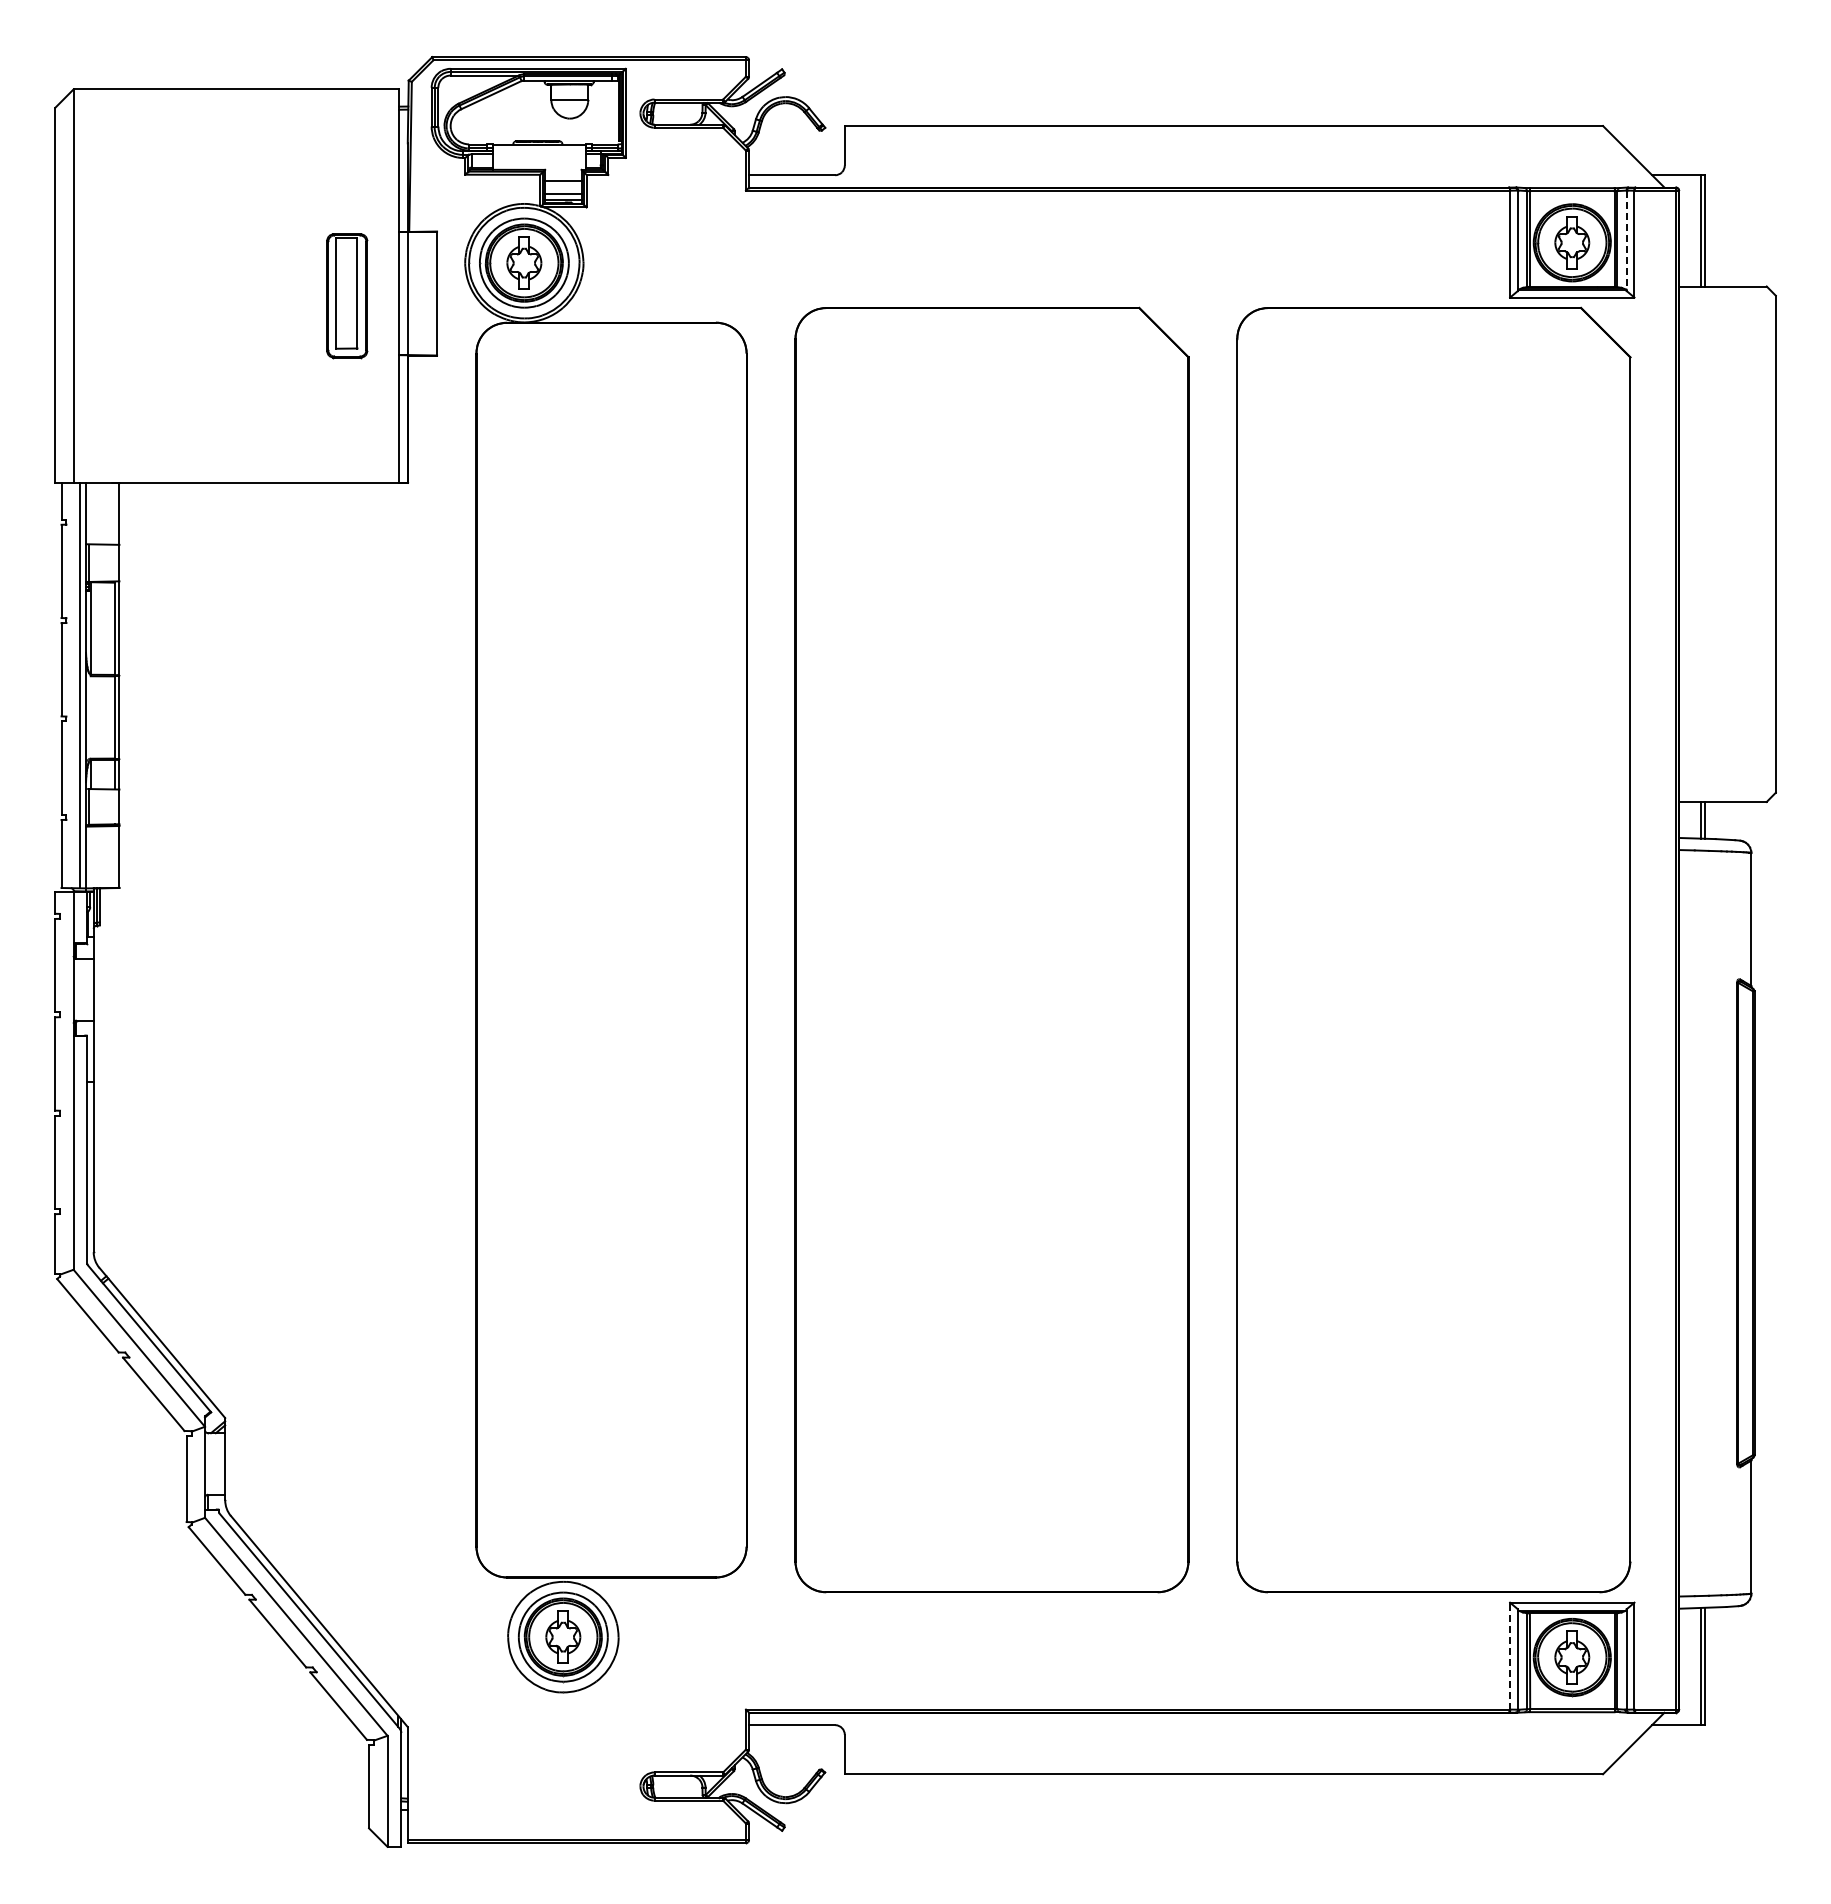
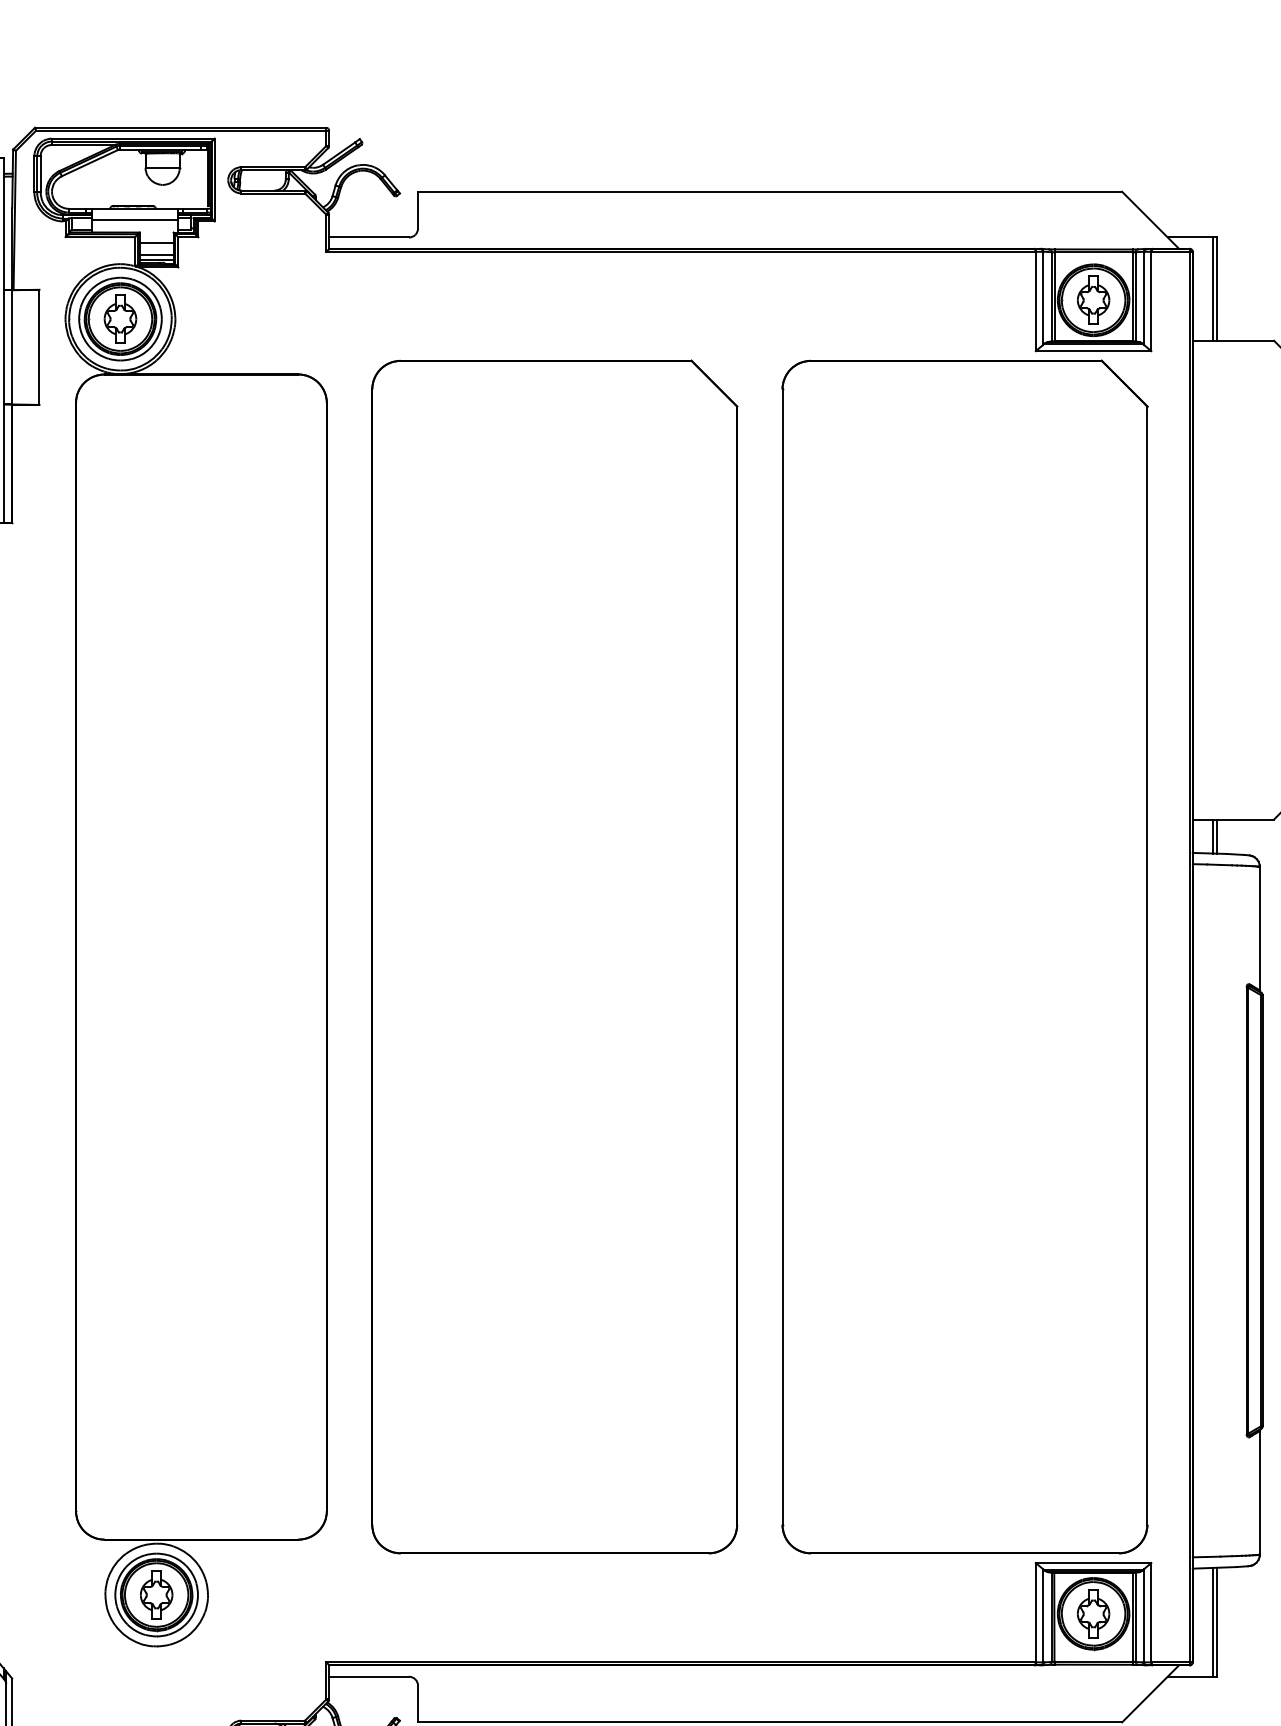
line: (539, 156) -> (134, 220), added
line: (1626, 241) -> (1143, 299), dashed -> solid
line: (1510, 1655) -> (1036, 1612), dashed -> solid

